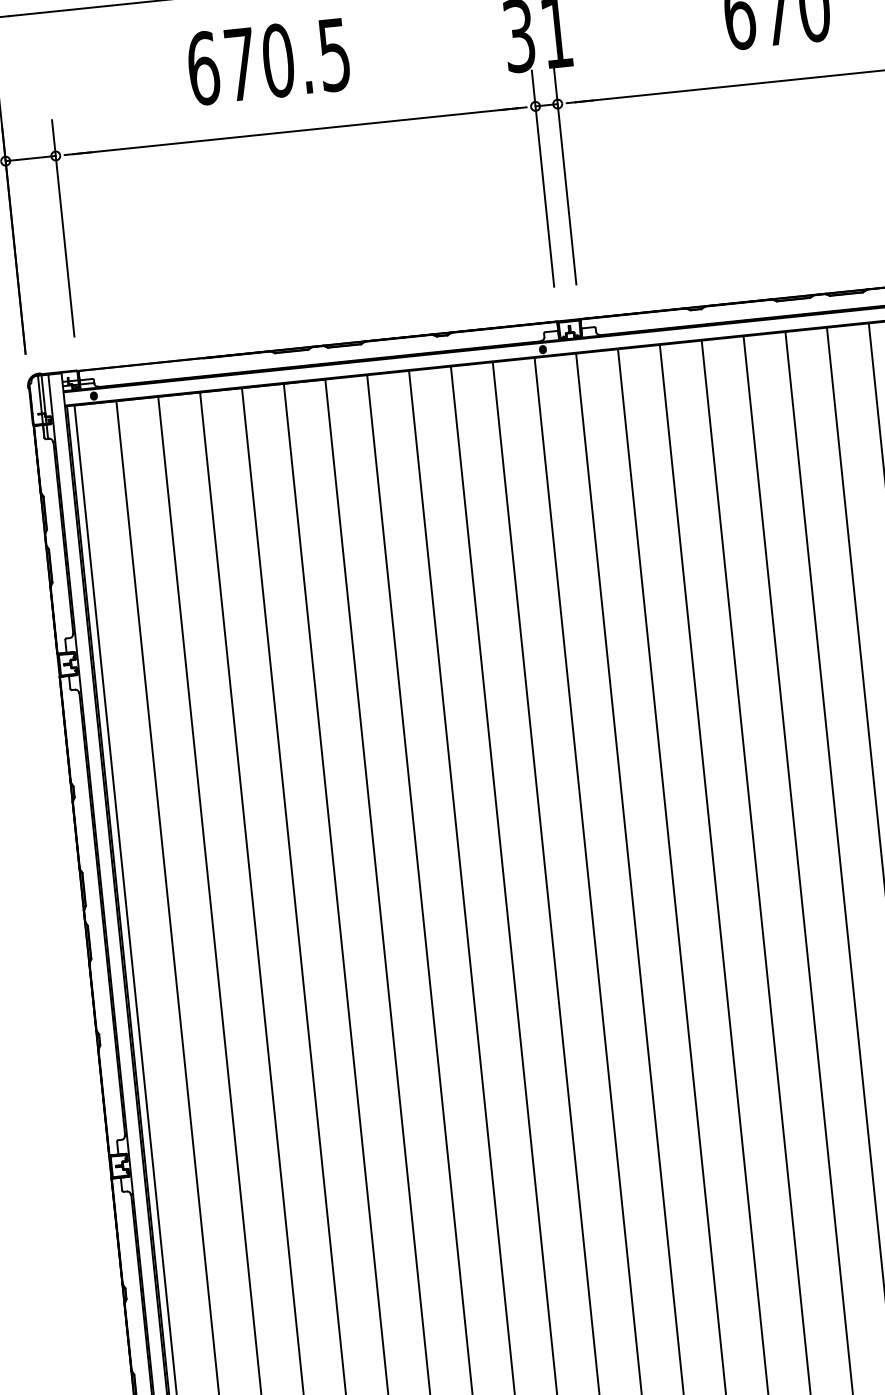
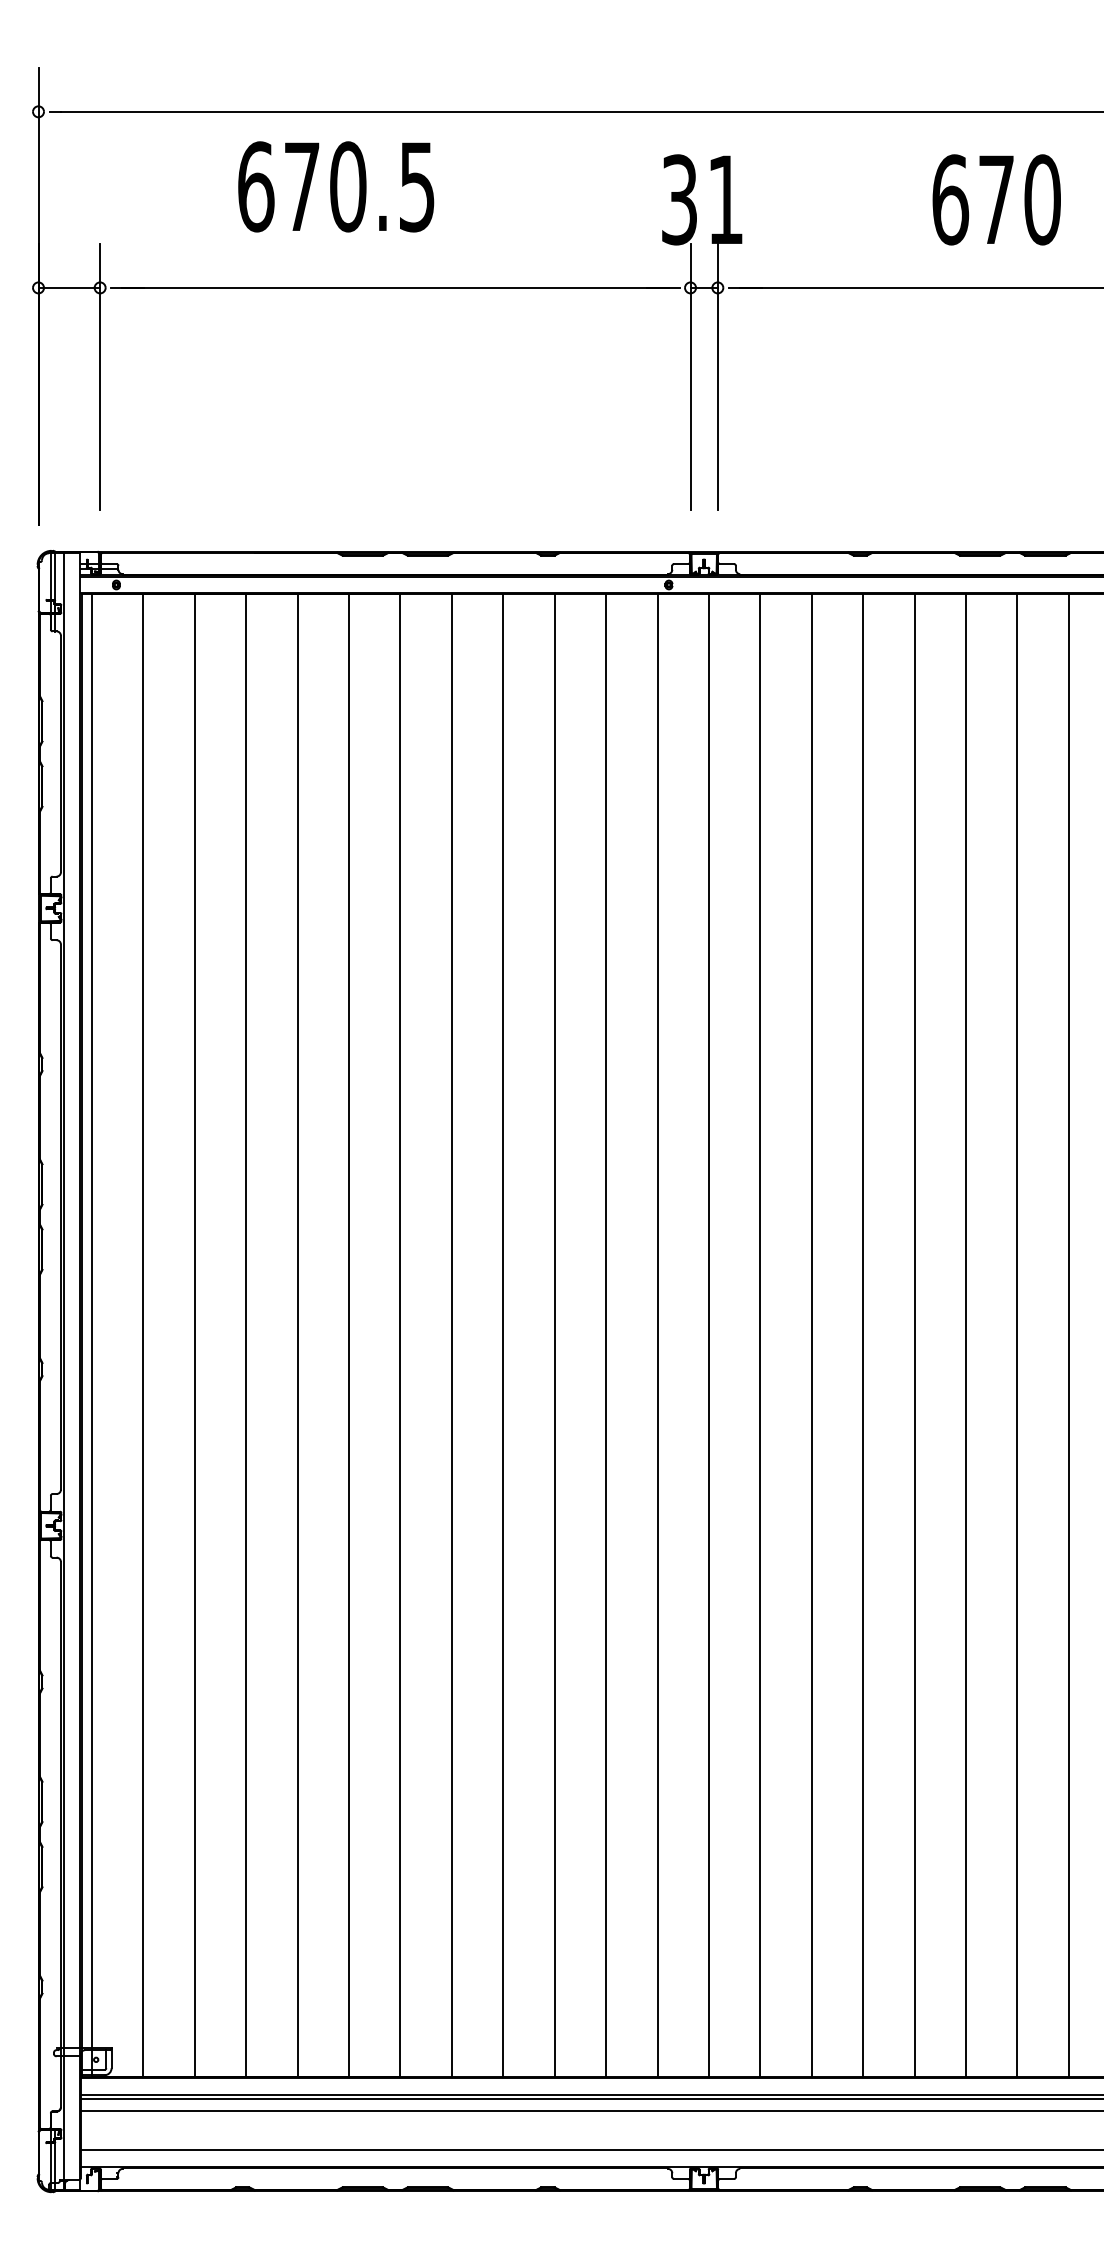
text: (268, 61) -> (336, 186), moved

